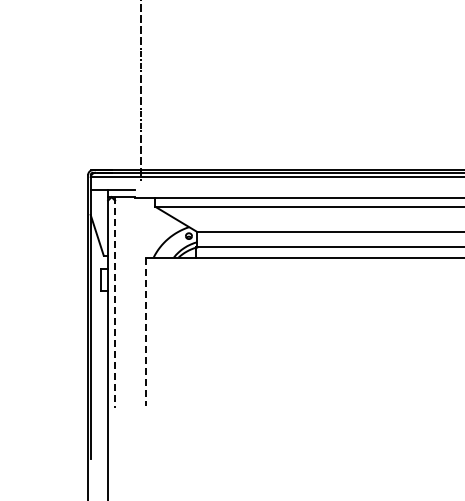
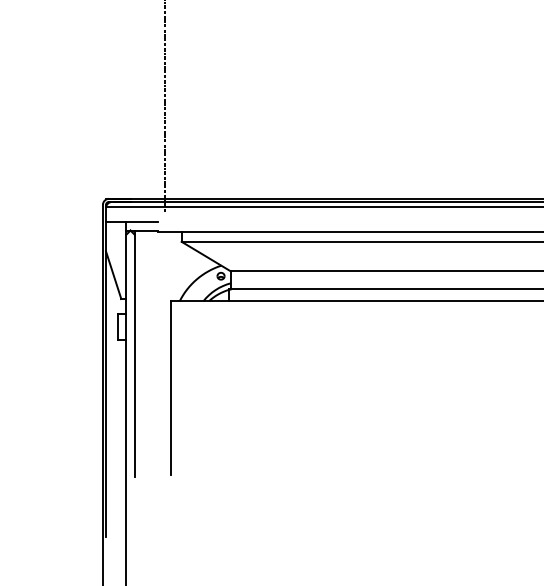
line: (115, 302) -> (135, 353), dashed -> solid
line: (145, 332) -> (170, 388), dashed -> solid

